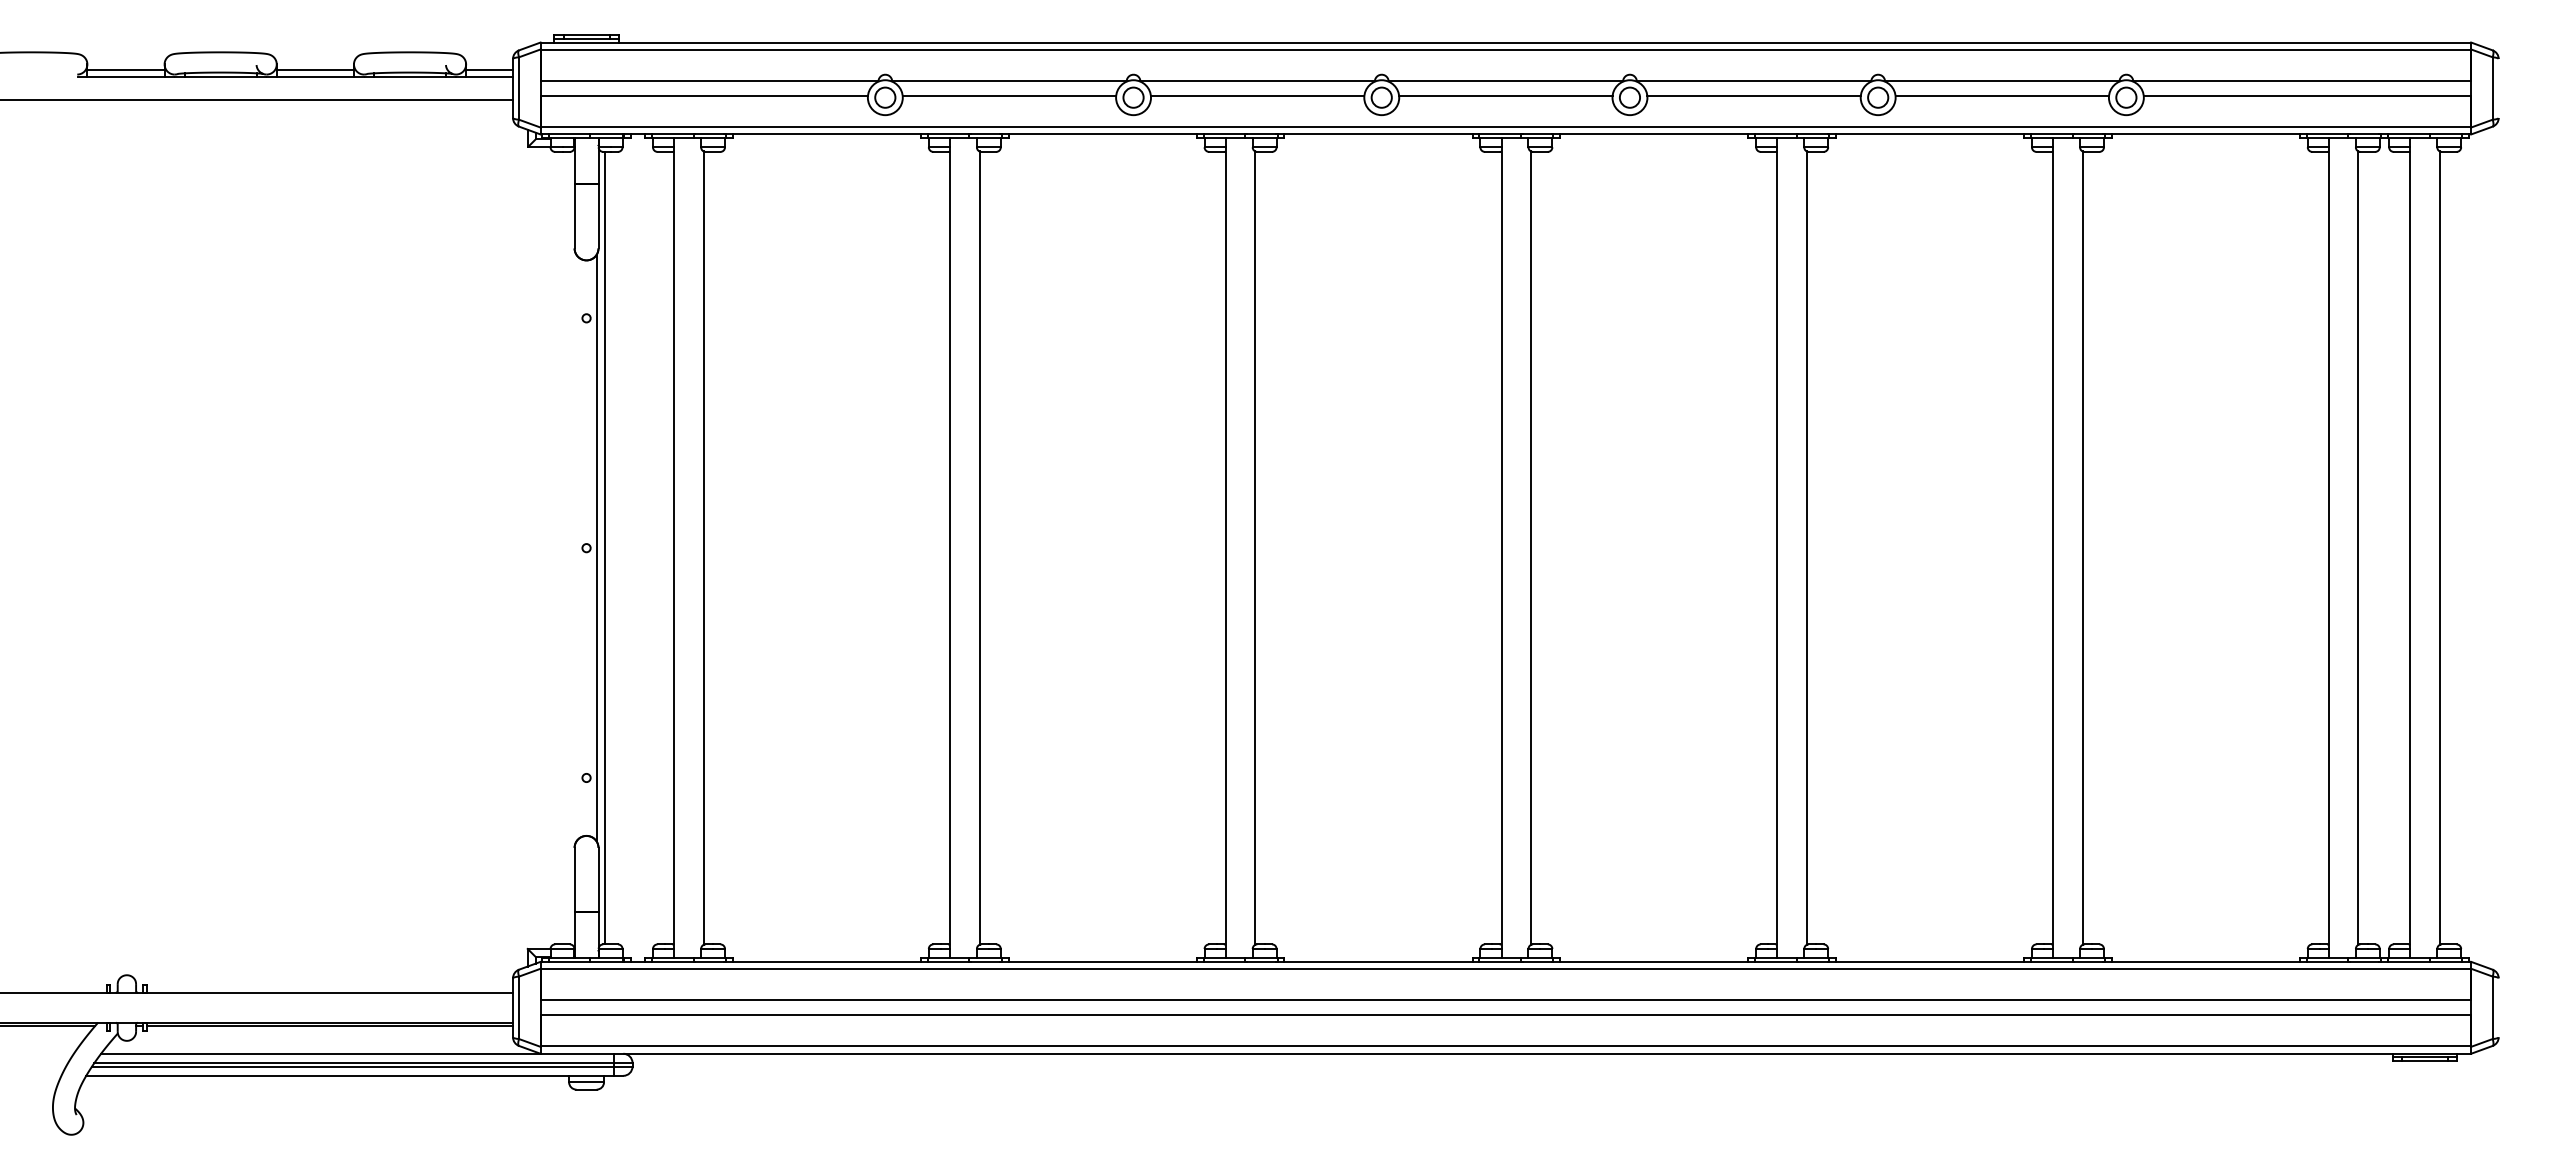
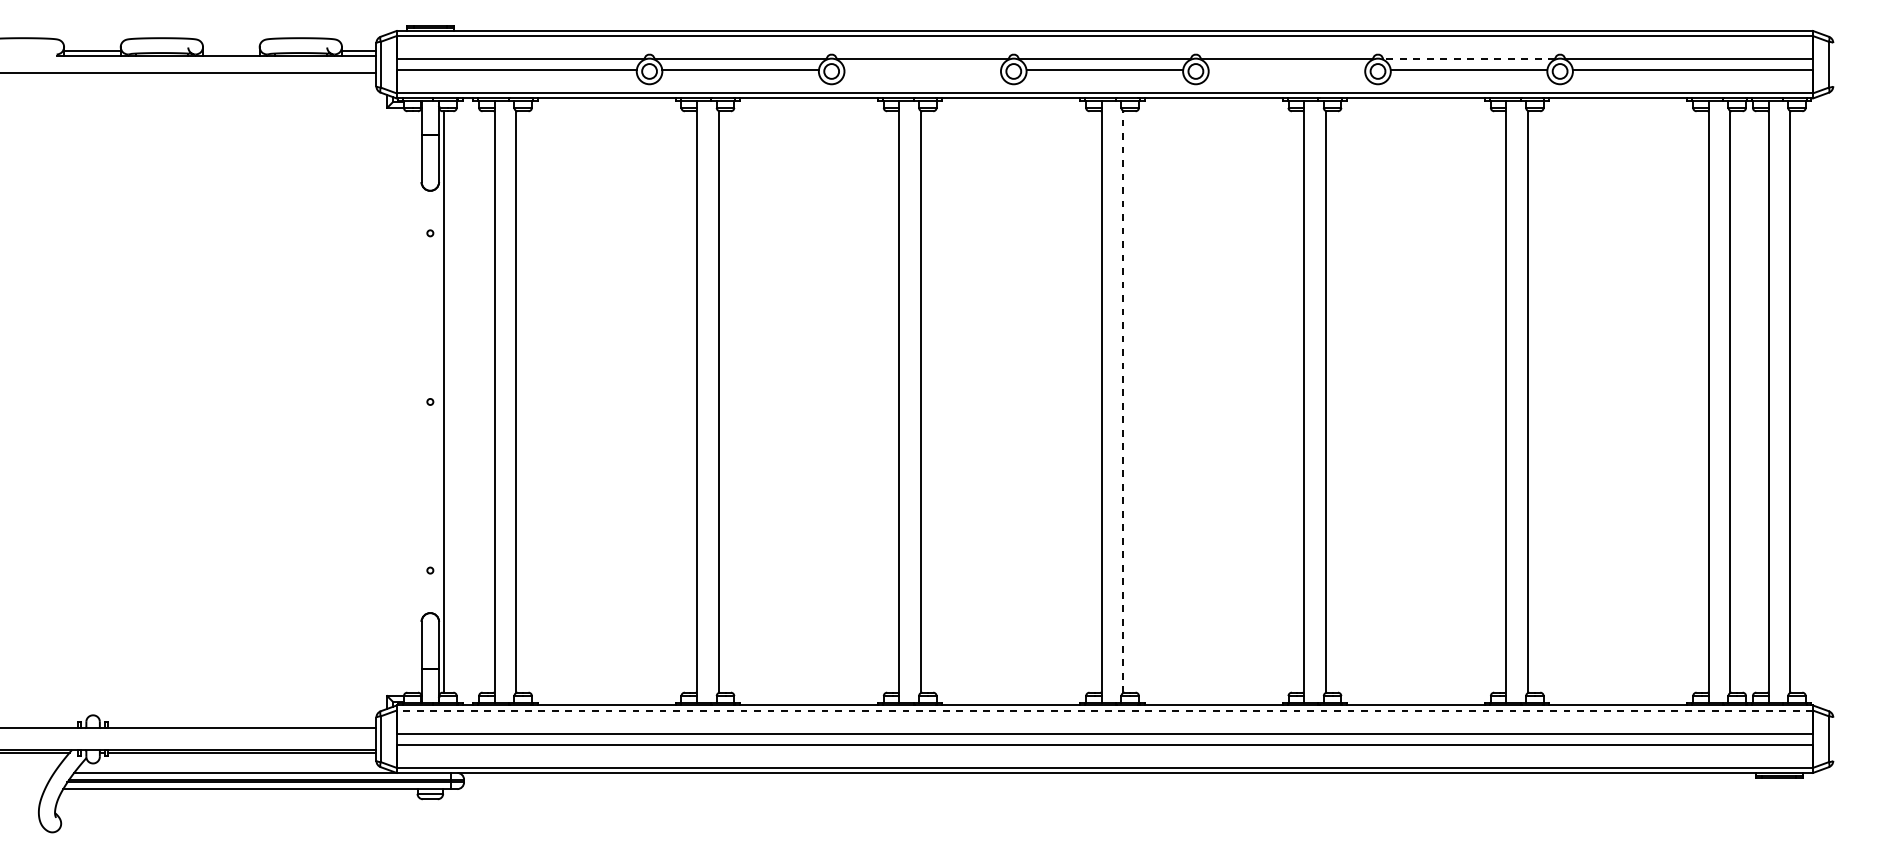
line: (314, 70) -> (230, 51), removed
line: (2001, 81) -> (1468, 59), solid -> dashed
line: (1257, 95) -> (922, 69), removed
line: (1753, 95) -> (1286, 69), removed
line: (596, 547) -> (437, 401), removed
line: (1531, 548) -> (1123, 402), solid -> dashed
line: (1505, 969) -> (1104, 711), solid -> dashed

